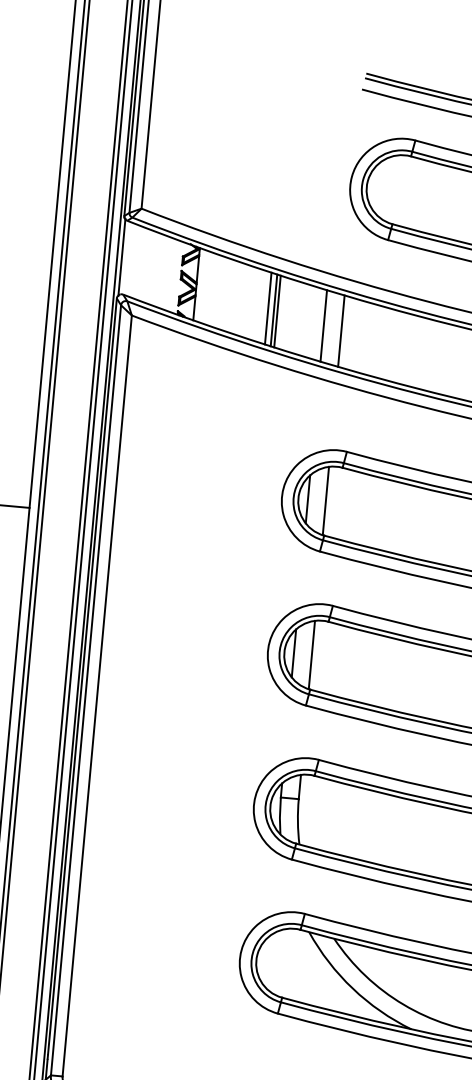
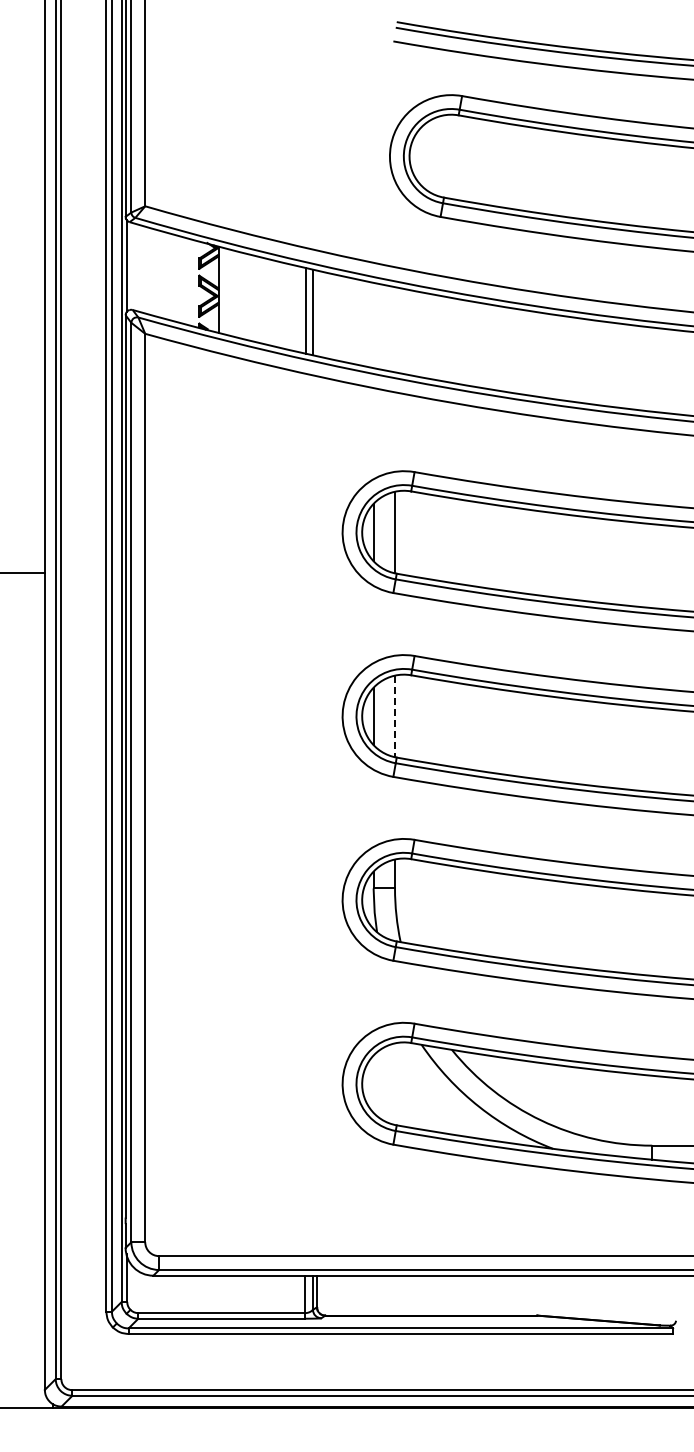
line: (277, 311) -> (317, 313), removed
line: (323, 325) -> (373, 325), removed
line: (341, 330) -> (395, 329), removed
line: (312, 655) -> (395, 716), solid -> dashed

